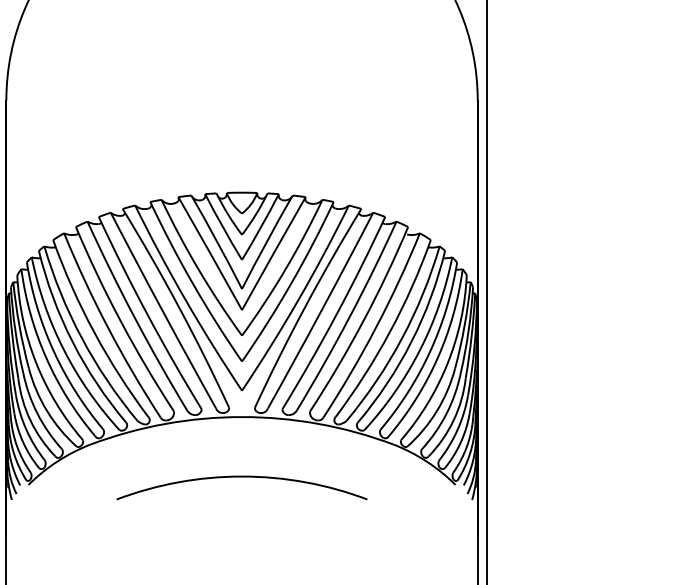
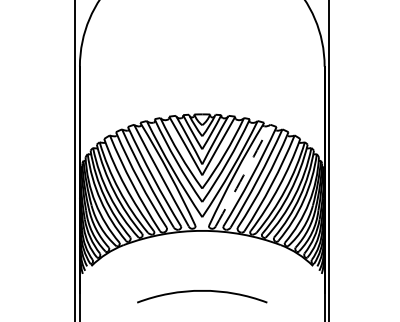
arc: (321, 310) -> (243, 175), solid -> dashed
arc: (242, 477) -> (202, 291), moved

